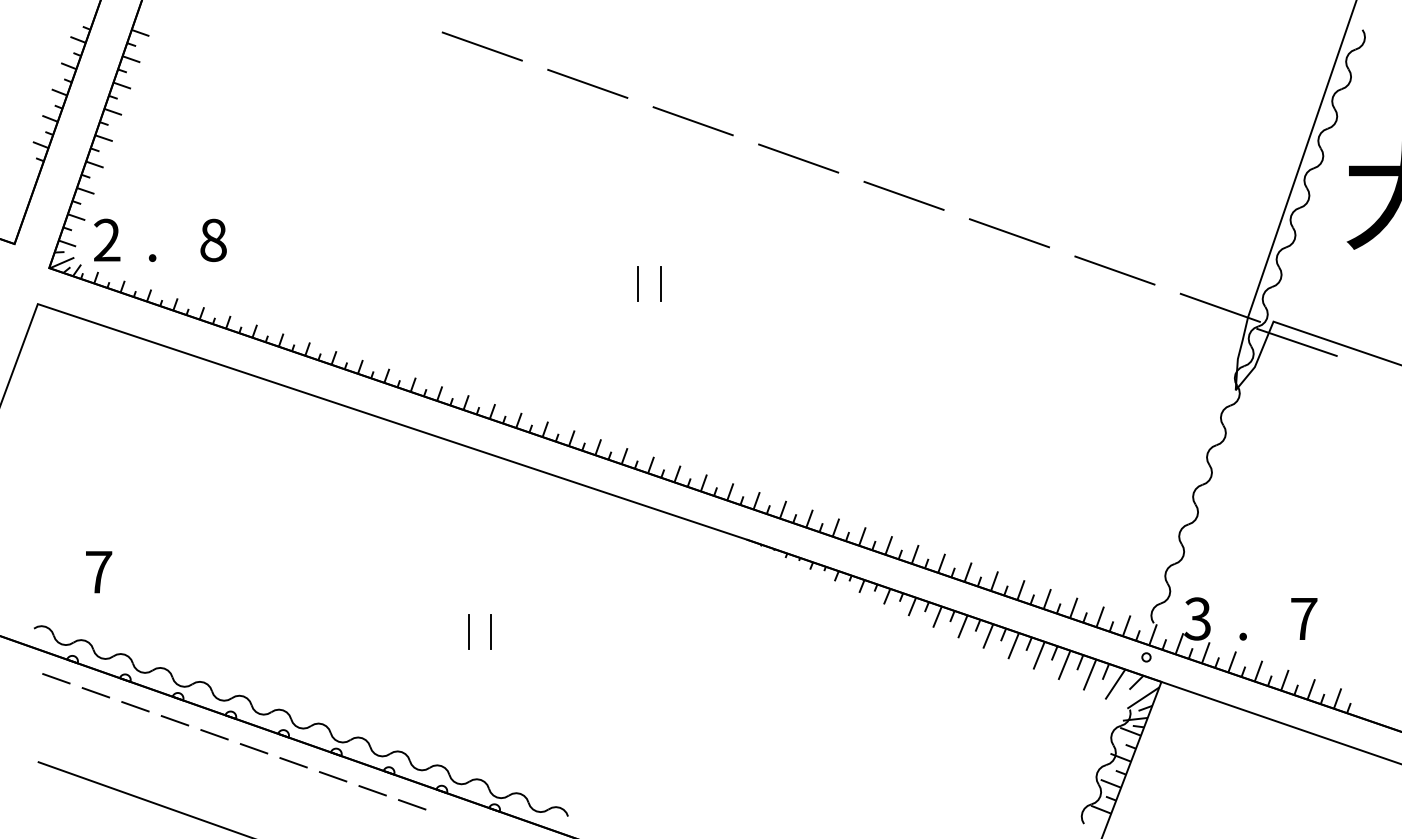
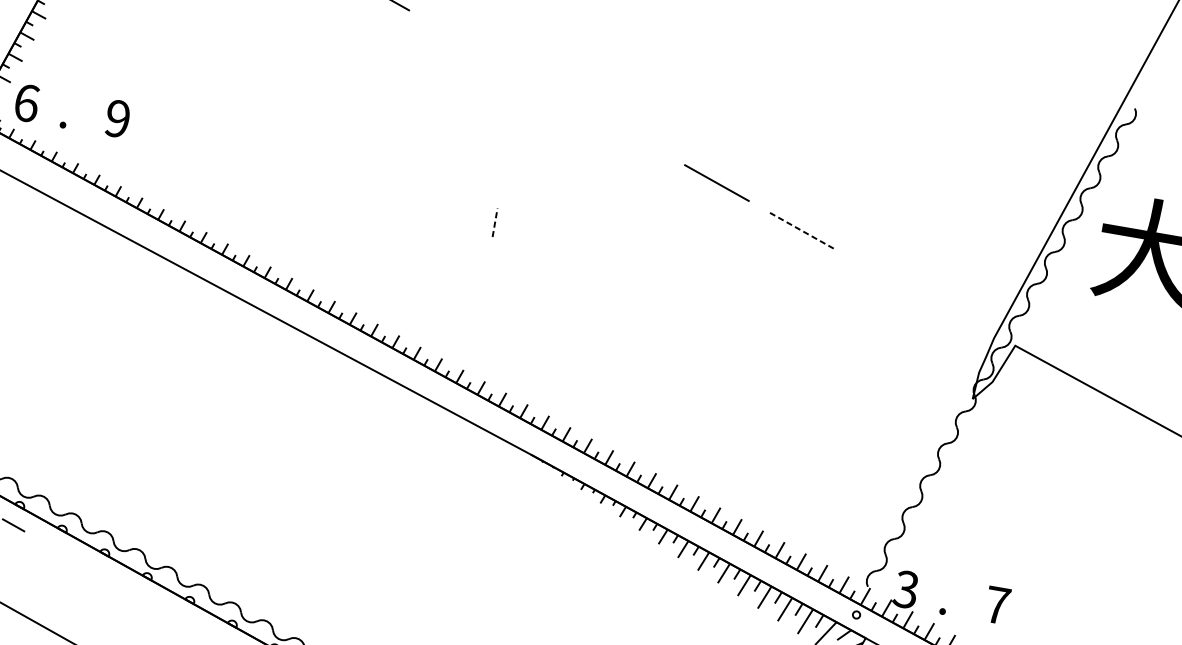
line: (587, 83) -> (461, 39), removed
line: (692, 121) -> (546, 87), removed
line: (798, 158) -> (631, 135), removed
line: (1009, 233) -> (801, 230), solid -> dashed
text: (107, 240) -> (26, 103), 2 -> 6
text: (213, 240) -> (117, 119), 8 -> 9
line: (1114, 270) -> (886, 278), removed
line: (638, 283) -> (476, 218), removed
line: (660, 284) -> (494, 223), solid -> dashed
line: (1219, 307) -> (971, 325), removed
line: (1296, 341) -> (1032, 366), removed
line: (468, 631) -> (278, 492), removed
line: (490, 631) -> (297, 495), removed
line: (214, 734) -> (45, 543), removed
line: (253, 748) -> (76, 560), removed
line: (293, 762) -> (109, 578), removed
line: (332, 776) -> (140, 596), removed
line: (372, 790) -> (172, 614), removed
line: (412, 804) -> (204, 632), removed

